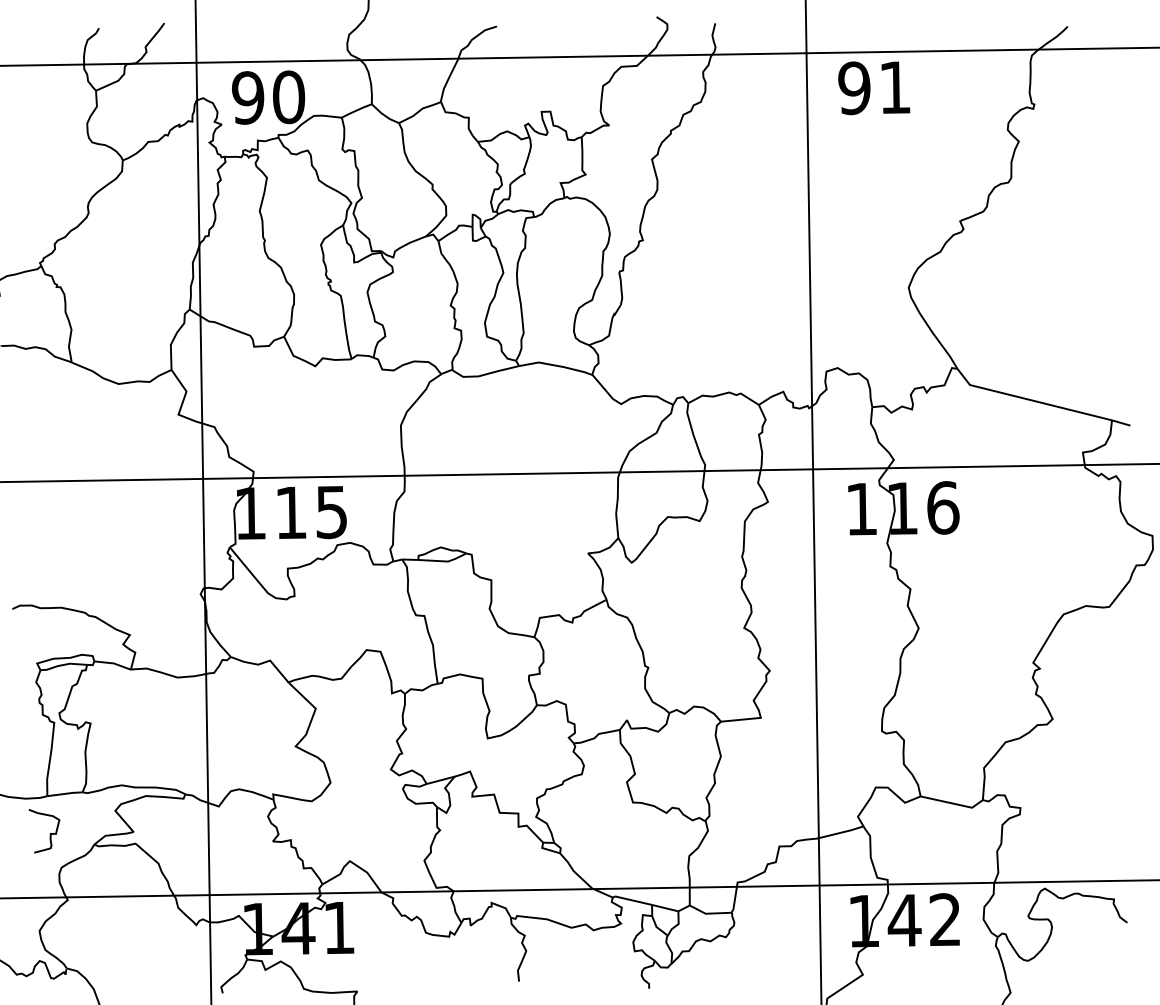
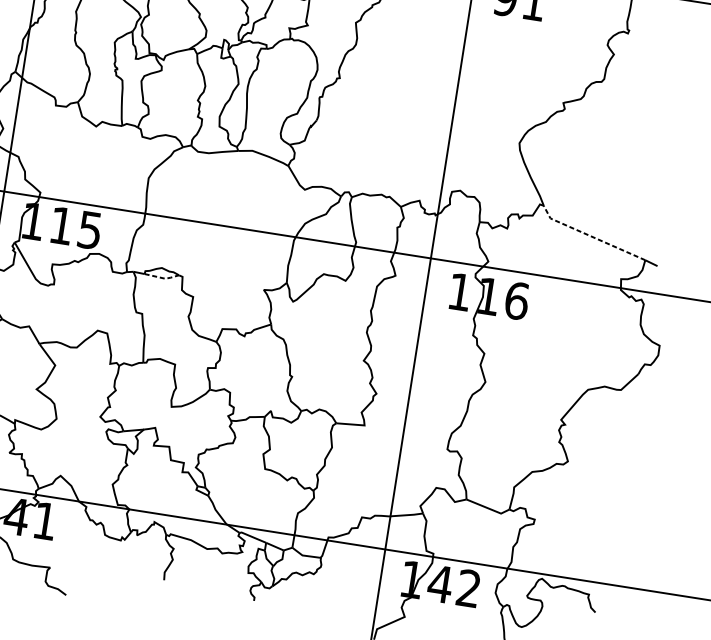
line: (1029, 399) -> (590, 235), solid -> dashed
line: (445, 561) -> (163, 278), solid -> dashed

